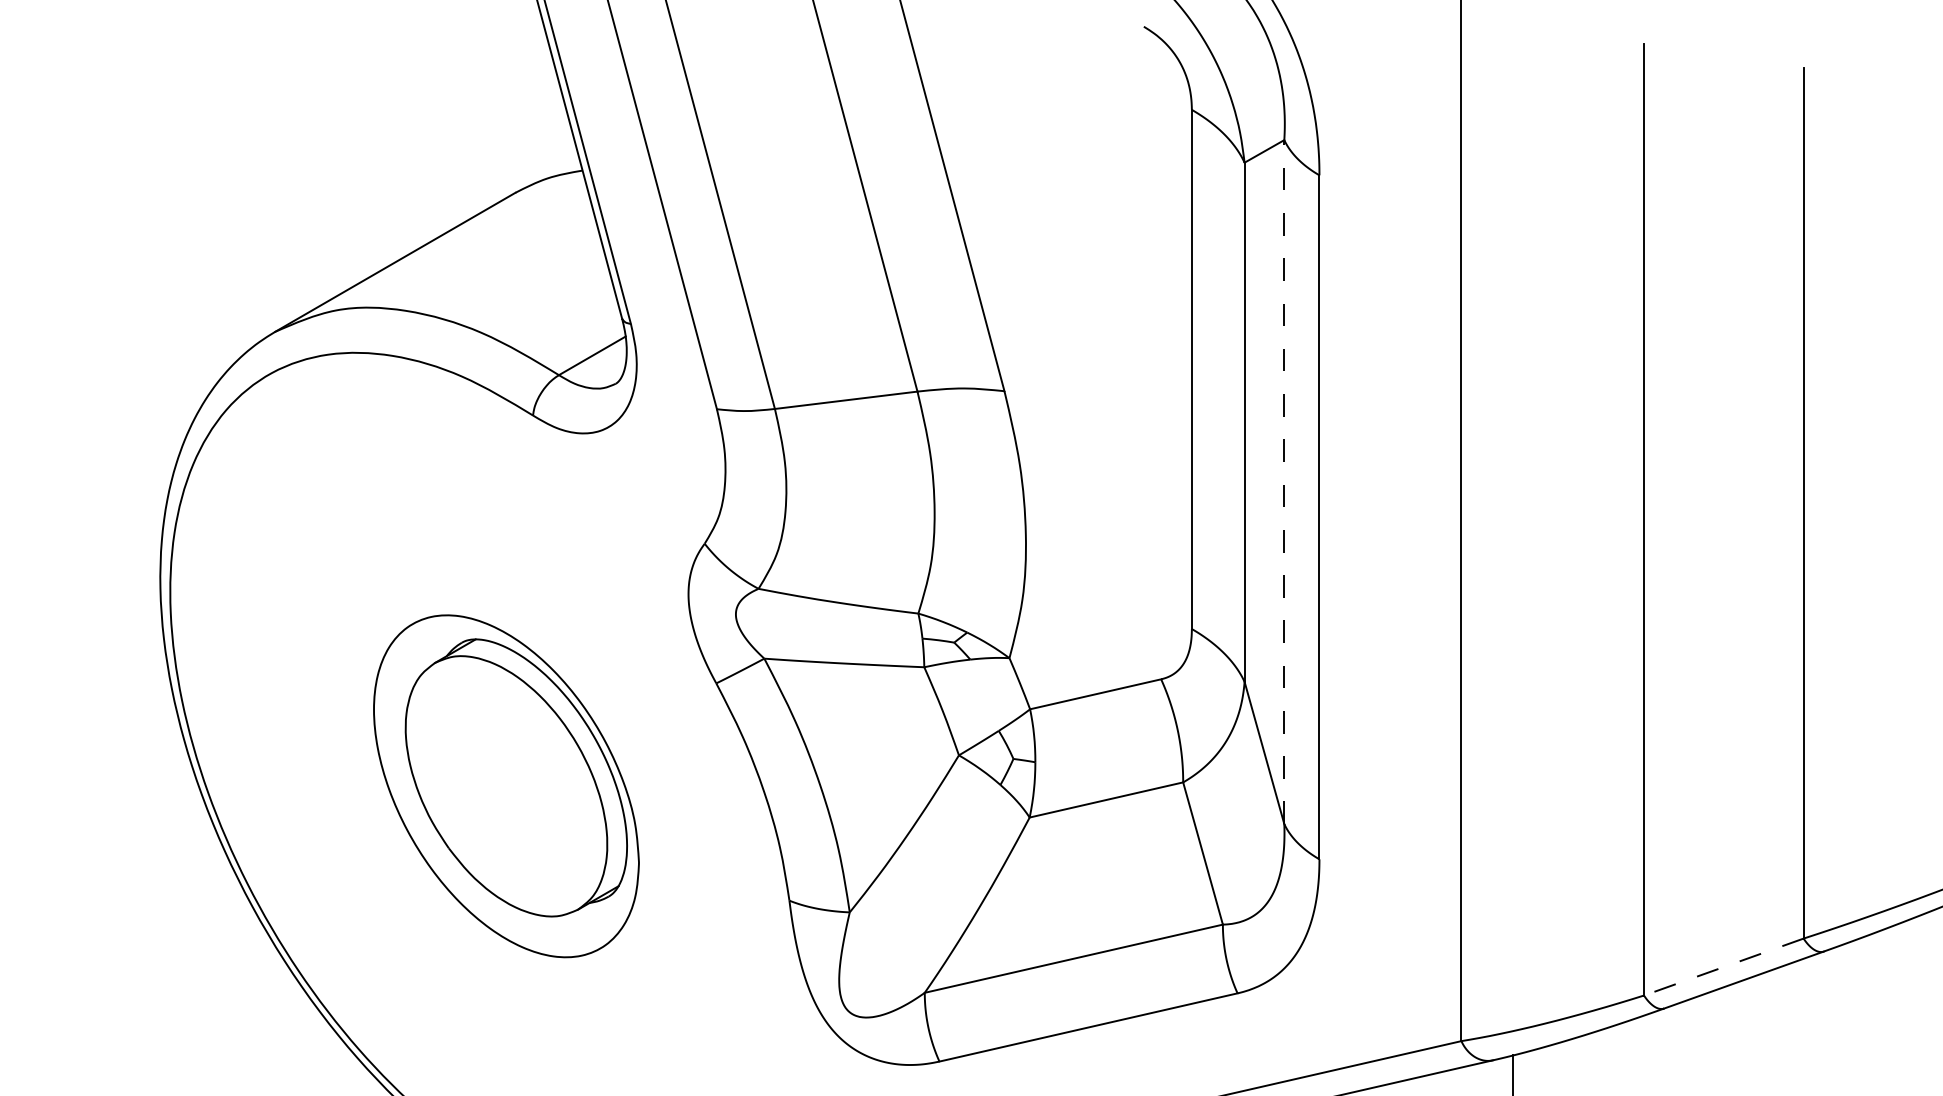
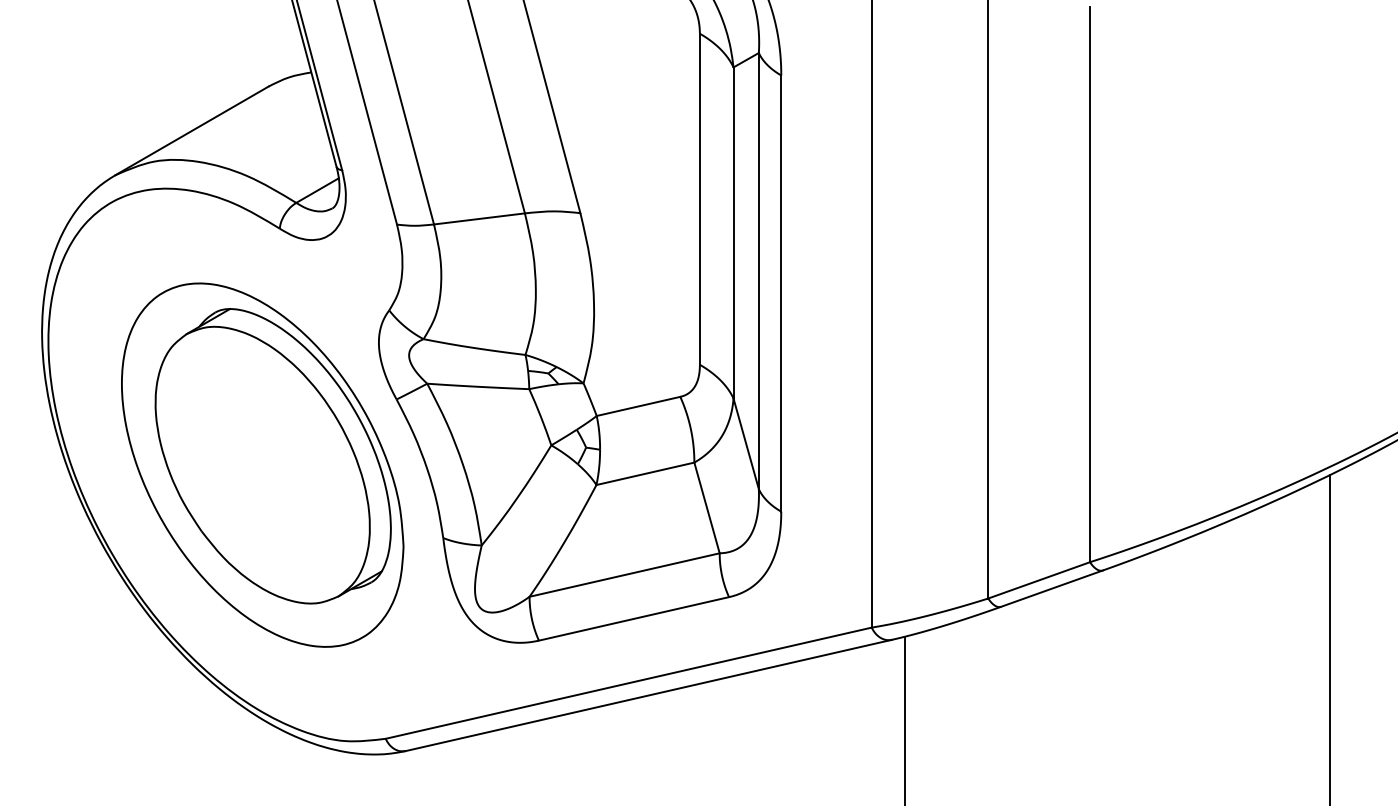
line: (1283, 481) -> (758, 270), dashed -> solid
part: (505, 785) -> (262, 464), size x1.67
line: (1722, 967) -> (1038, 580), dashed -> solid

